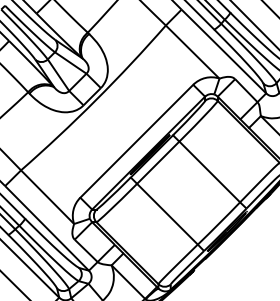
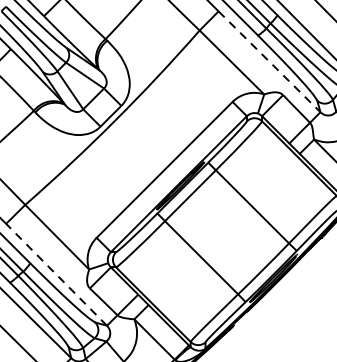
line: (223, 51) -> (269, 61), solid -> dashed
line: (47, 228) -> (57, 274), solid -> dashed

